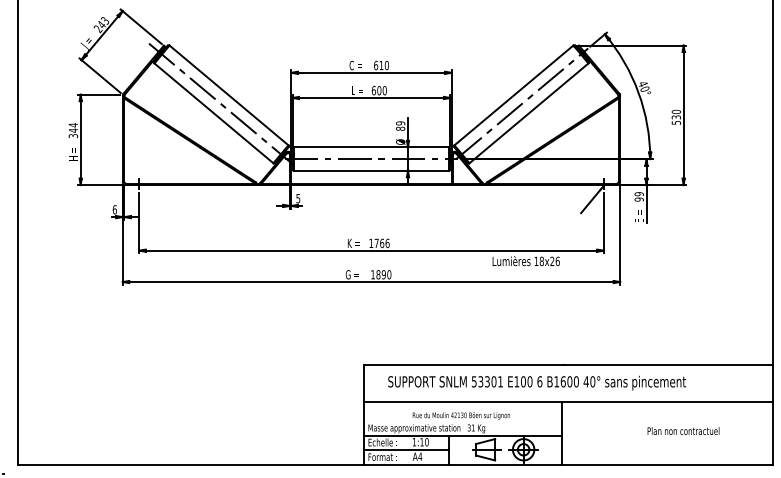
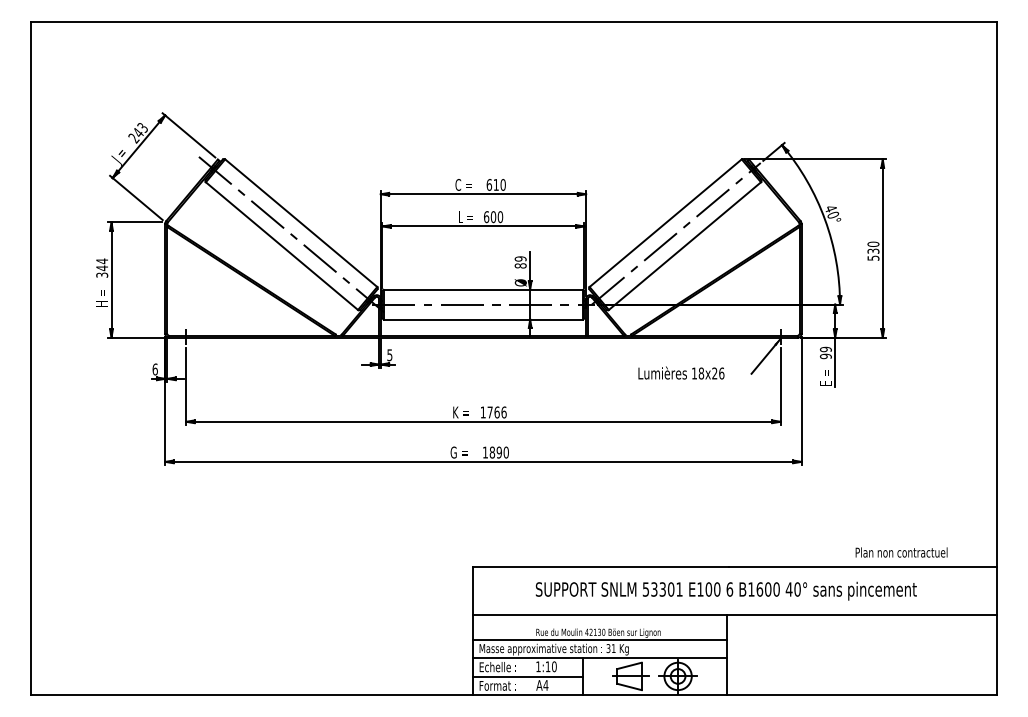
text: (526, 260) -> (681, 372), moved
text: (536, 382) -> (725, 590), moved
line: (462, 420) -> (599, 639), added
text: (683, 431) -> (901, 552), moved

